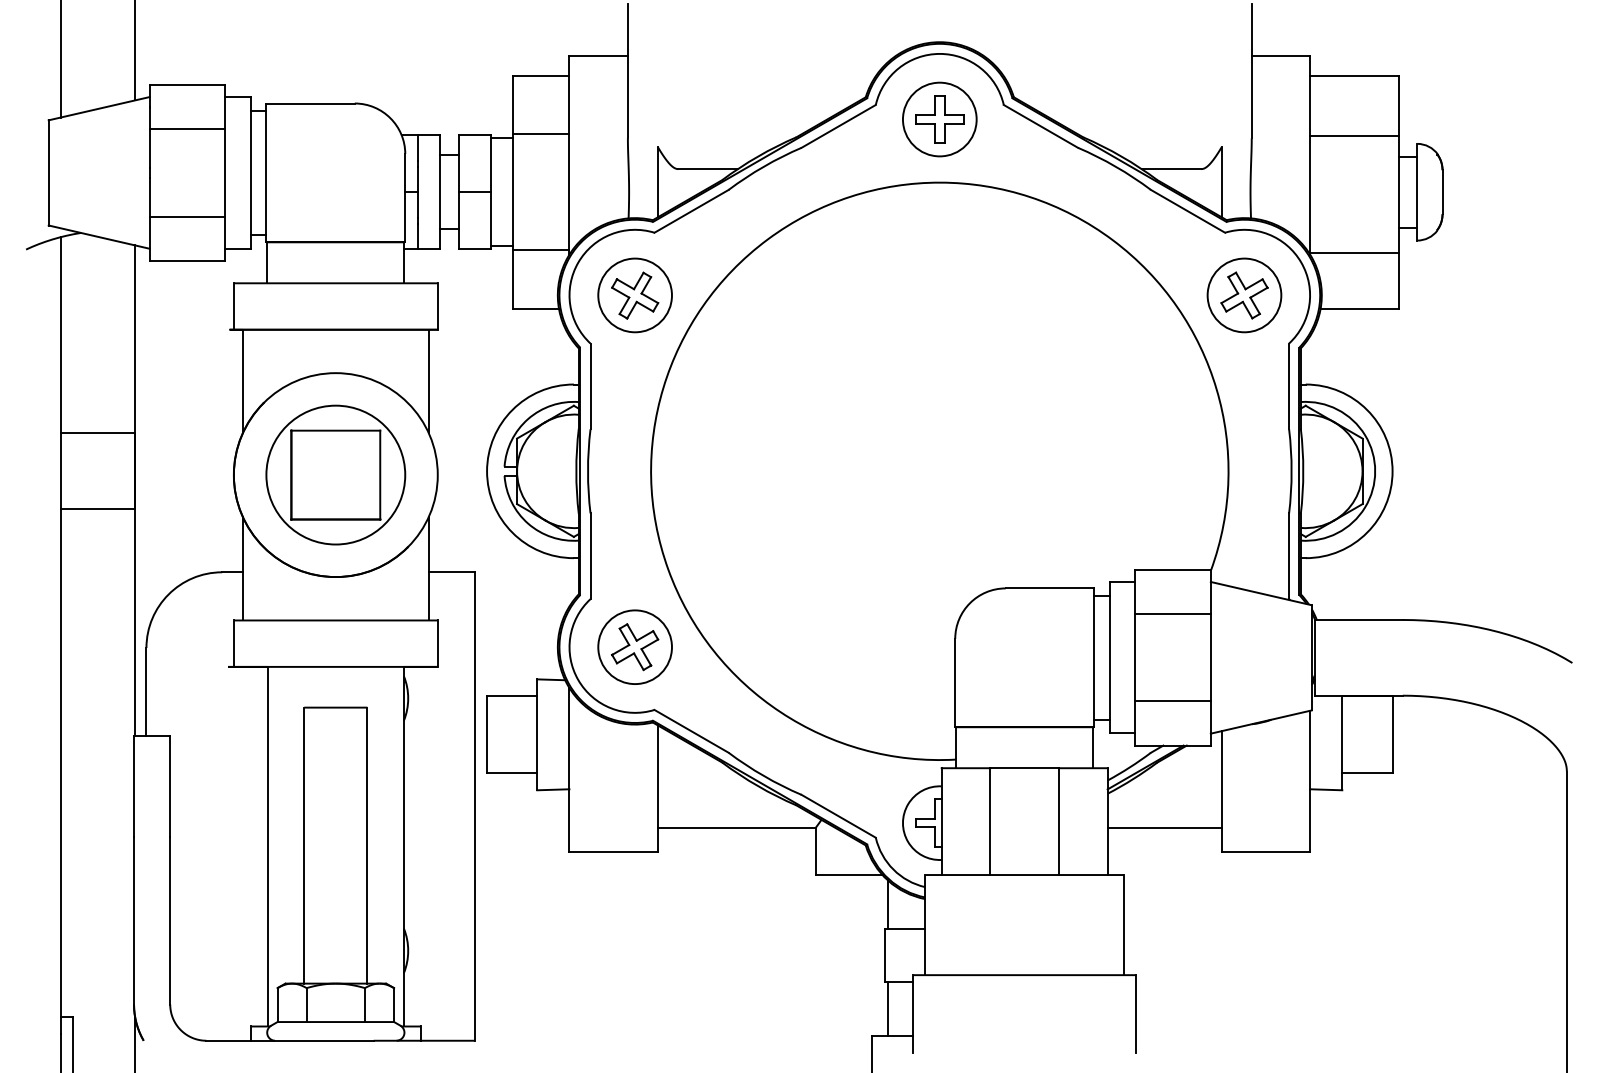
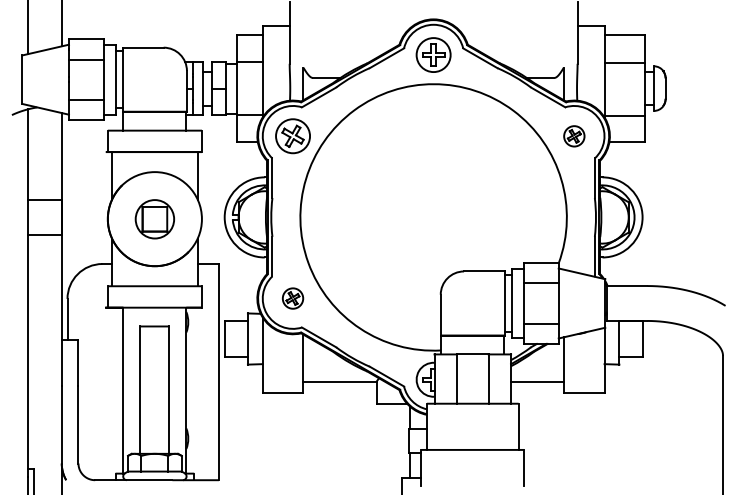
part: (1245, 295) -> (574, 136), size x0.6
part: (334, 475) -> (154, 219), size x0.6
part: (633, 647) -> (292, 298), size x0.6

